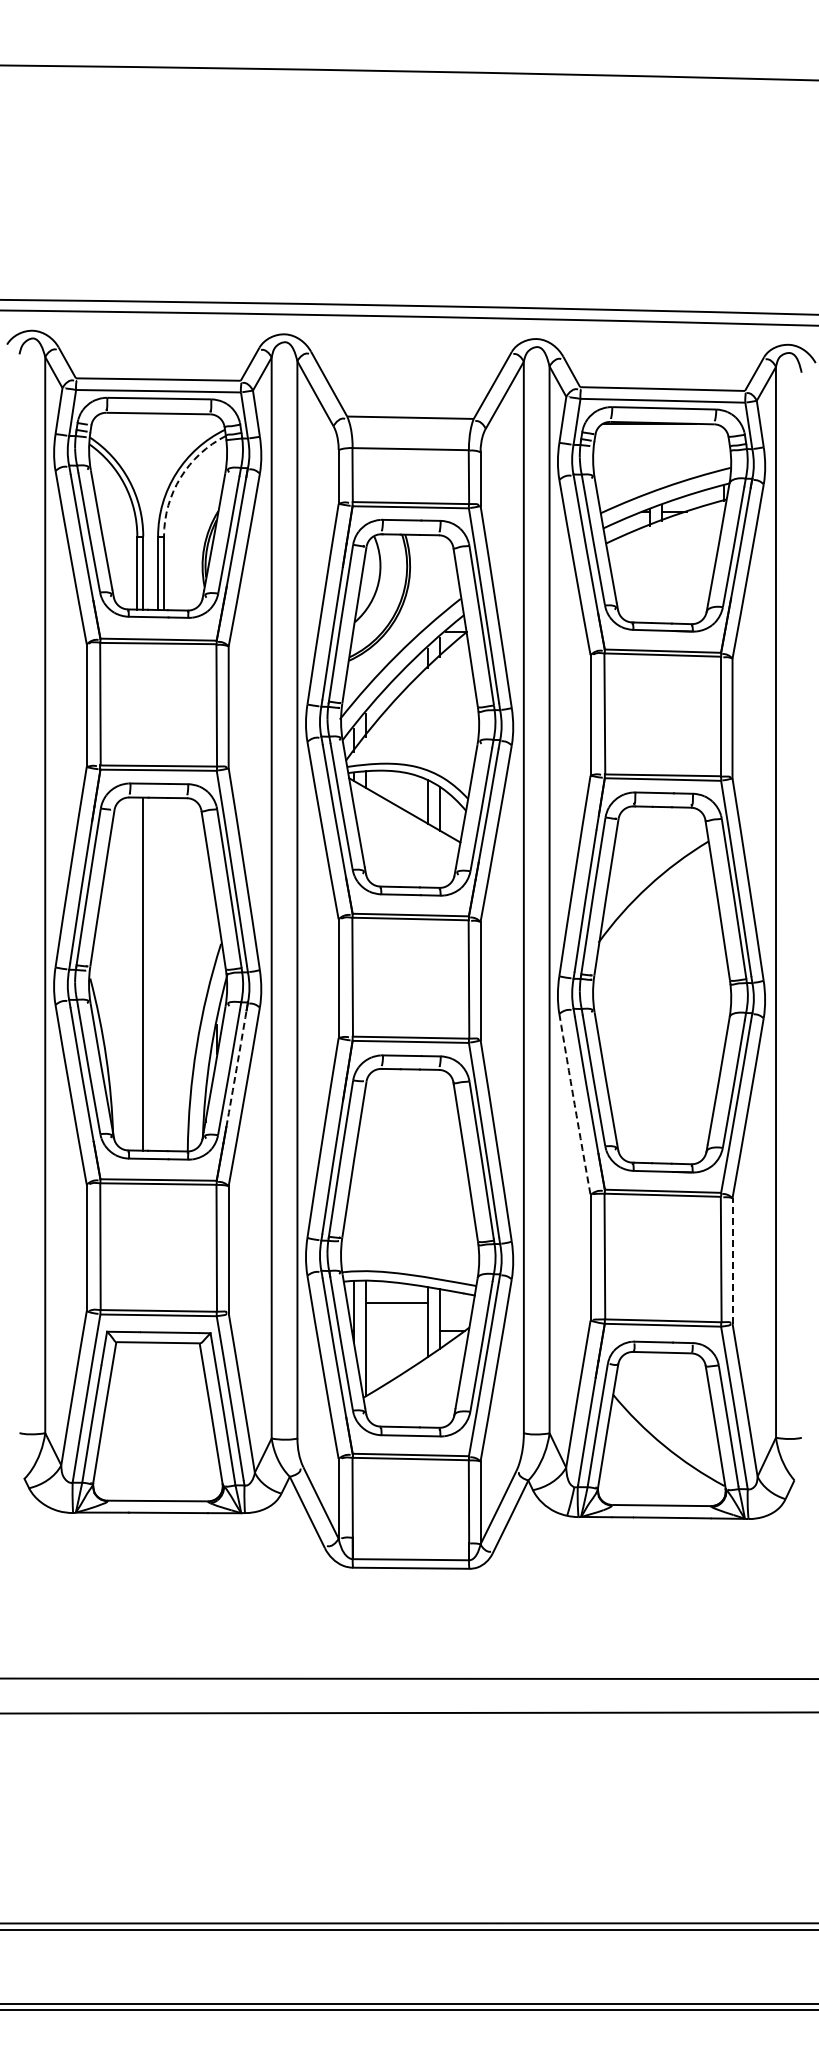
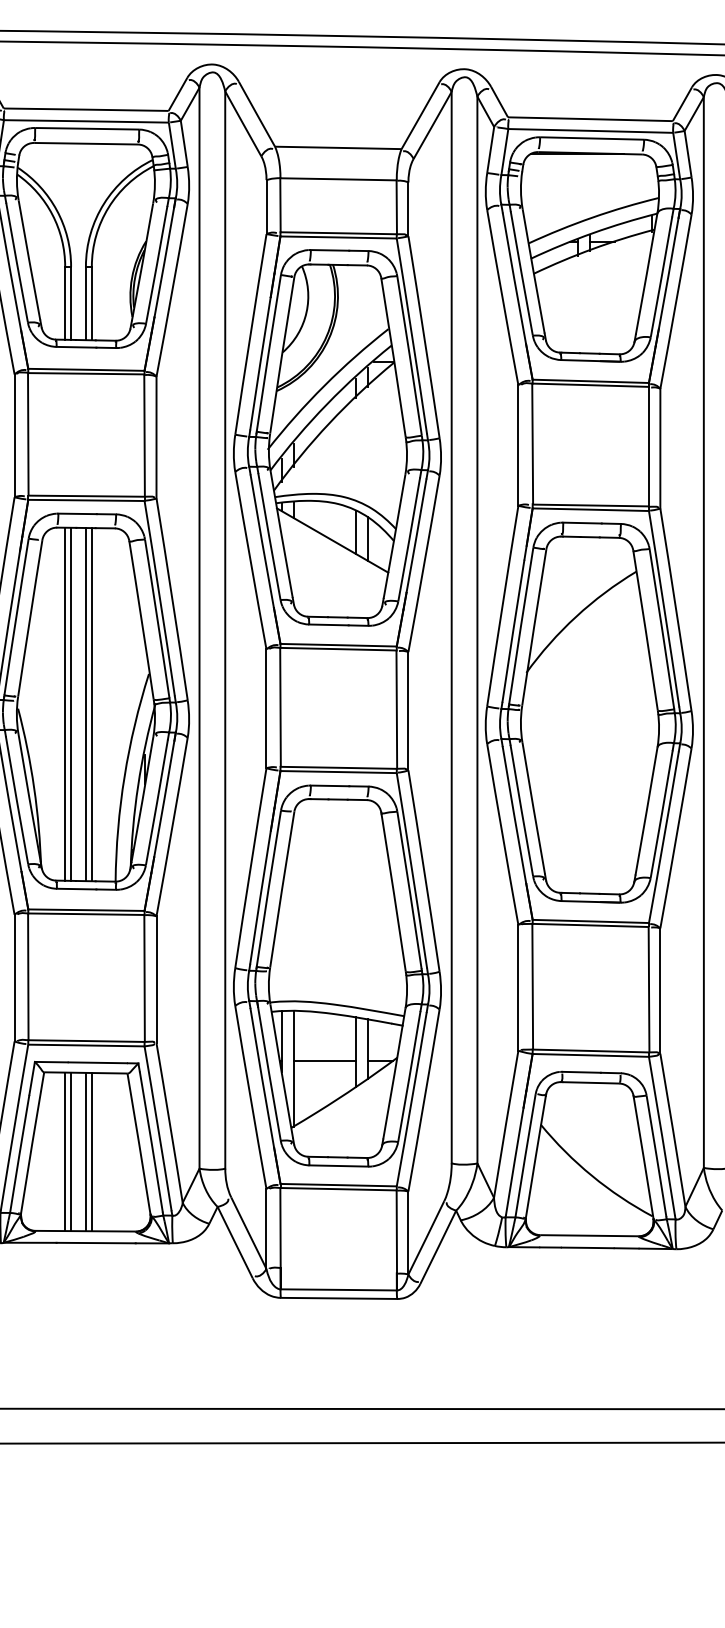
arc: (180, 477) -> (108, 207), dashed -> solid
line: (137, 973) -> (65, 703), added
line: (158, 973) -> (86, 703), added
line: (164, 974) -> (92, 704), added
arc: (236, 1068) -> (164, 798), dashed -> solid
arc: (574, 1104) -> (502, 834), dashed -> solid
line: (732, 1260) -> (660, 990), dashed -> solid
line: (396, 1302) -> (324, 1060), moved
line: (137, 1421) -> (65, 1151), added
line: (143, 1421) -> (71, 1151), added
line: (158, 1421) -> (86, 1151), added
line: (164, 1421) -> (92, 1151), added

